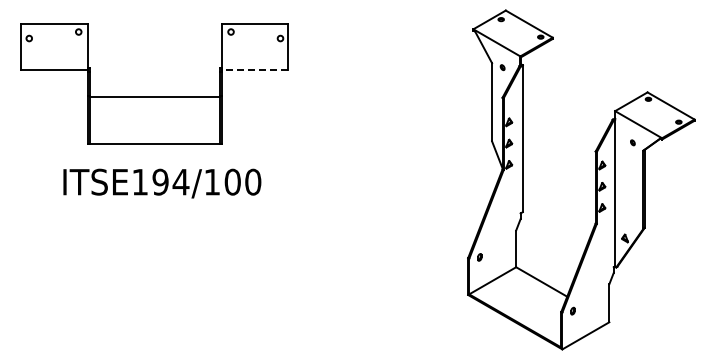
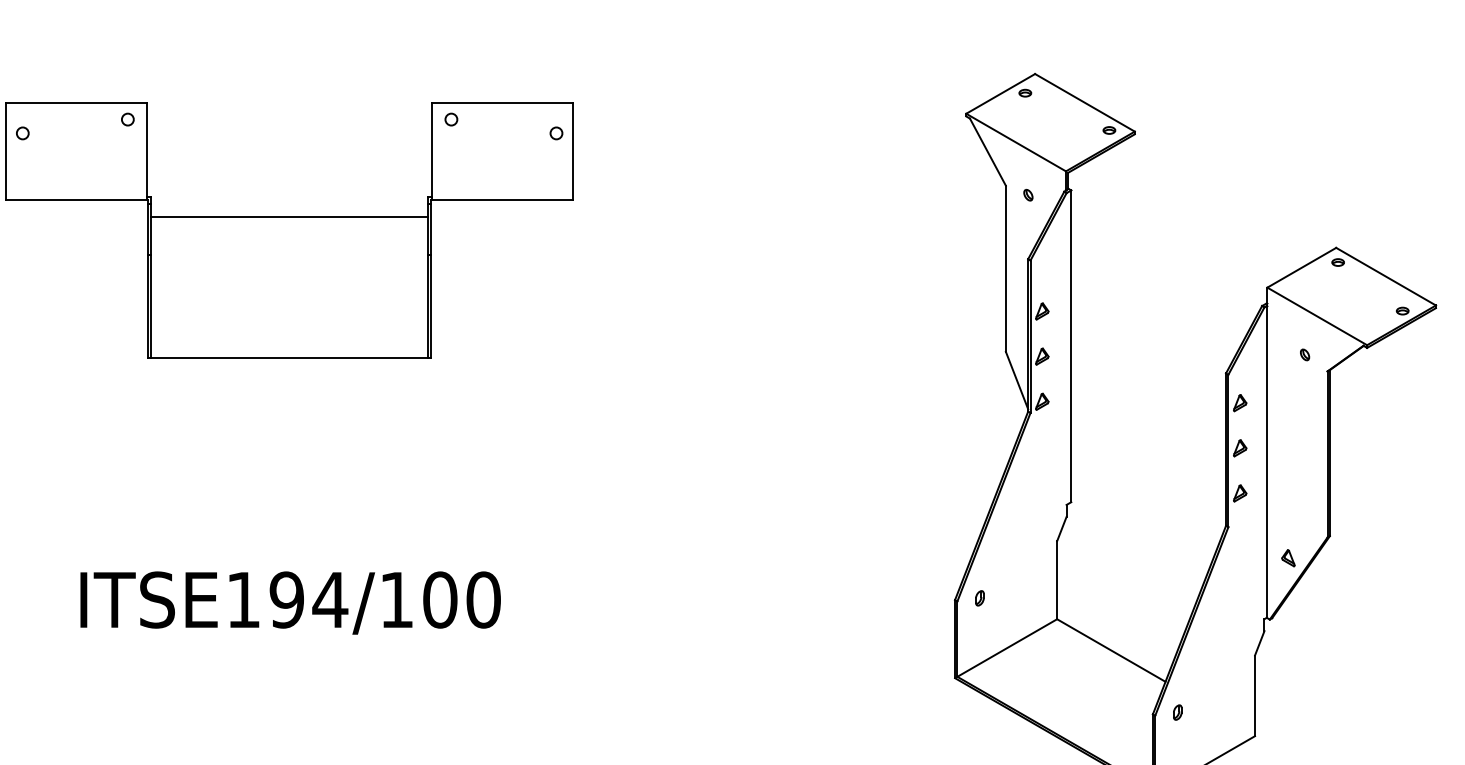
line: (254, 70) -> (501, 201), dashed -> solid
line: (154, 96) -> (288, 216), moved
text: (162, 183) -> (290, 602), moved

